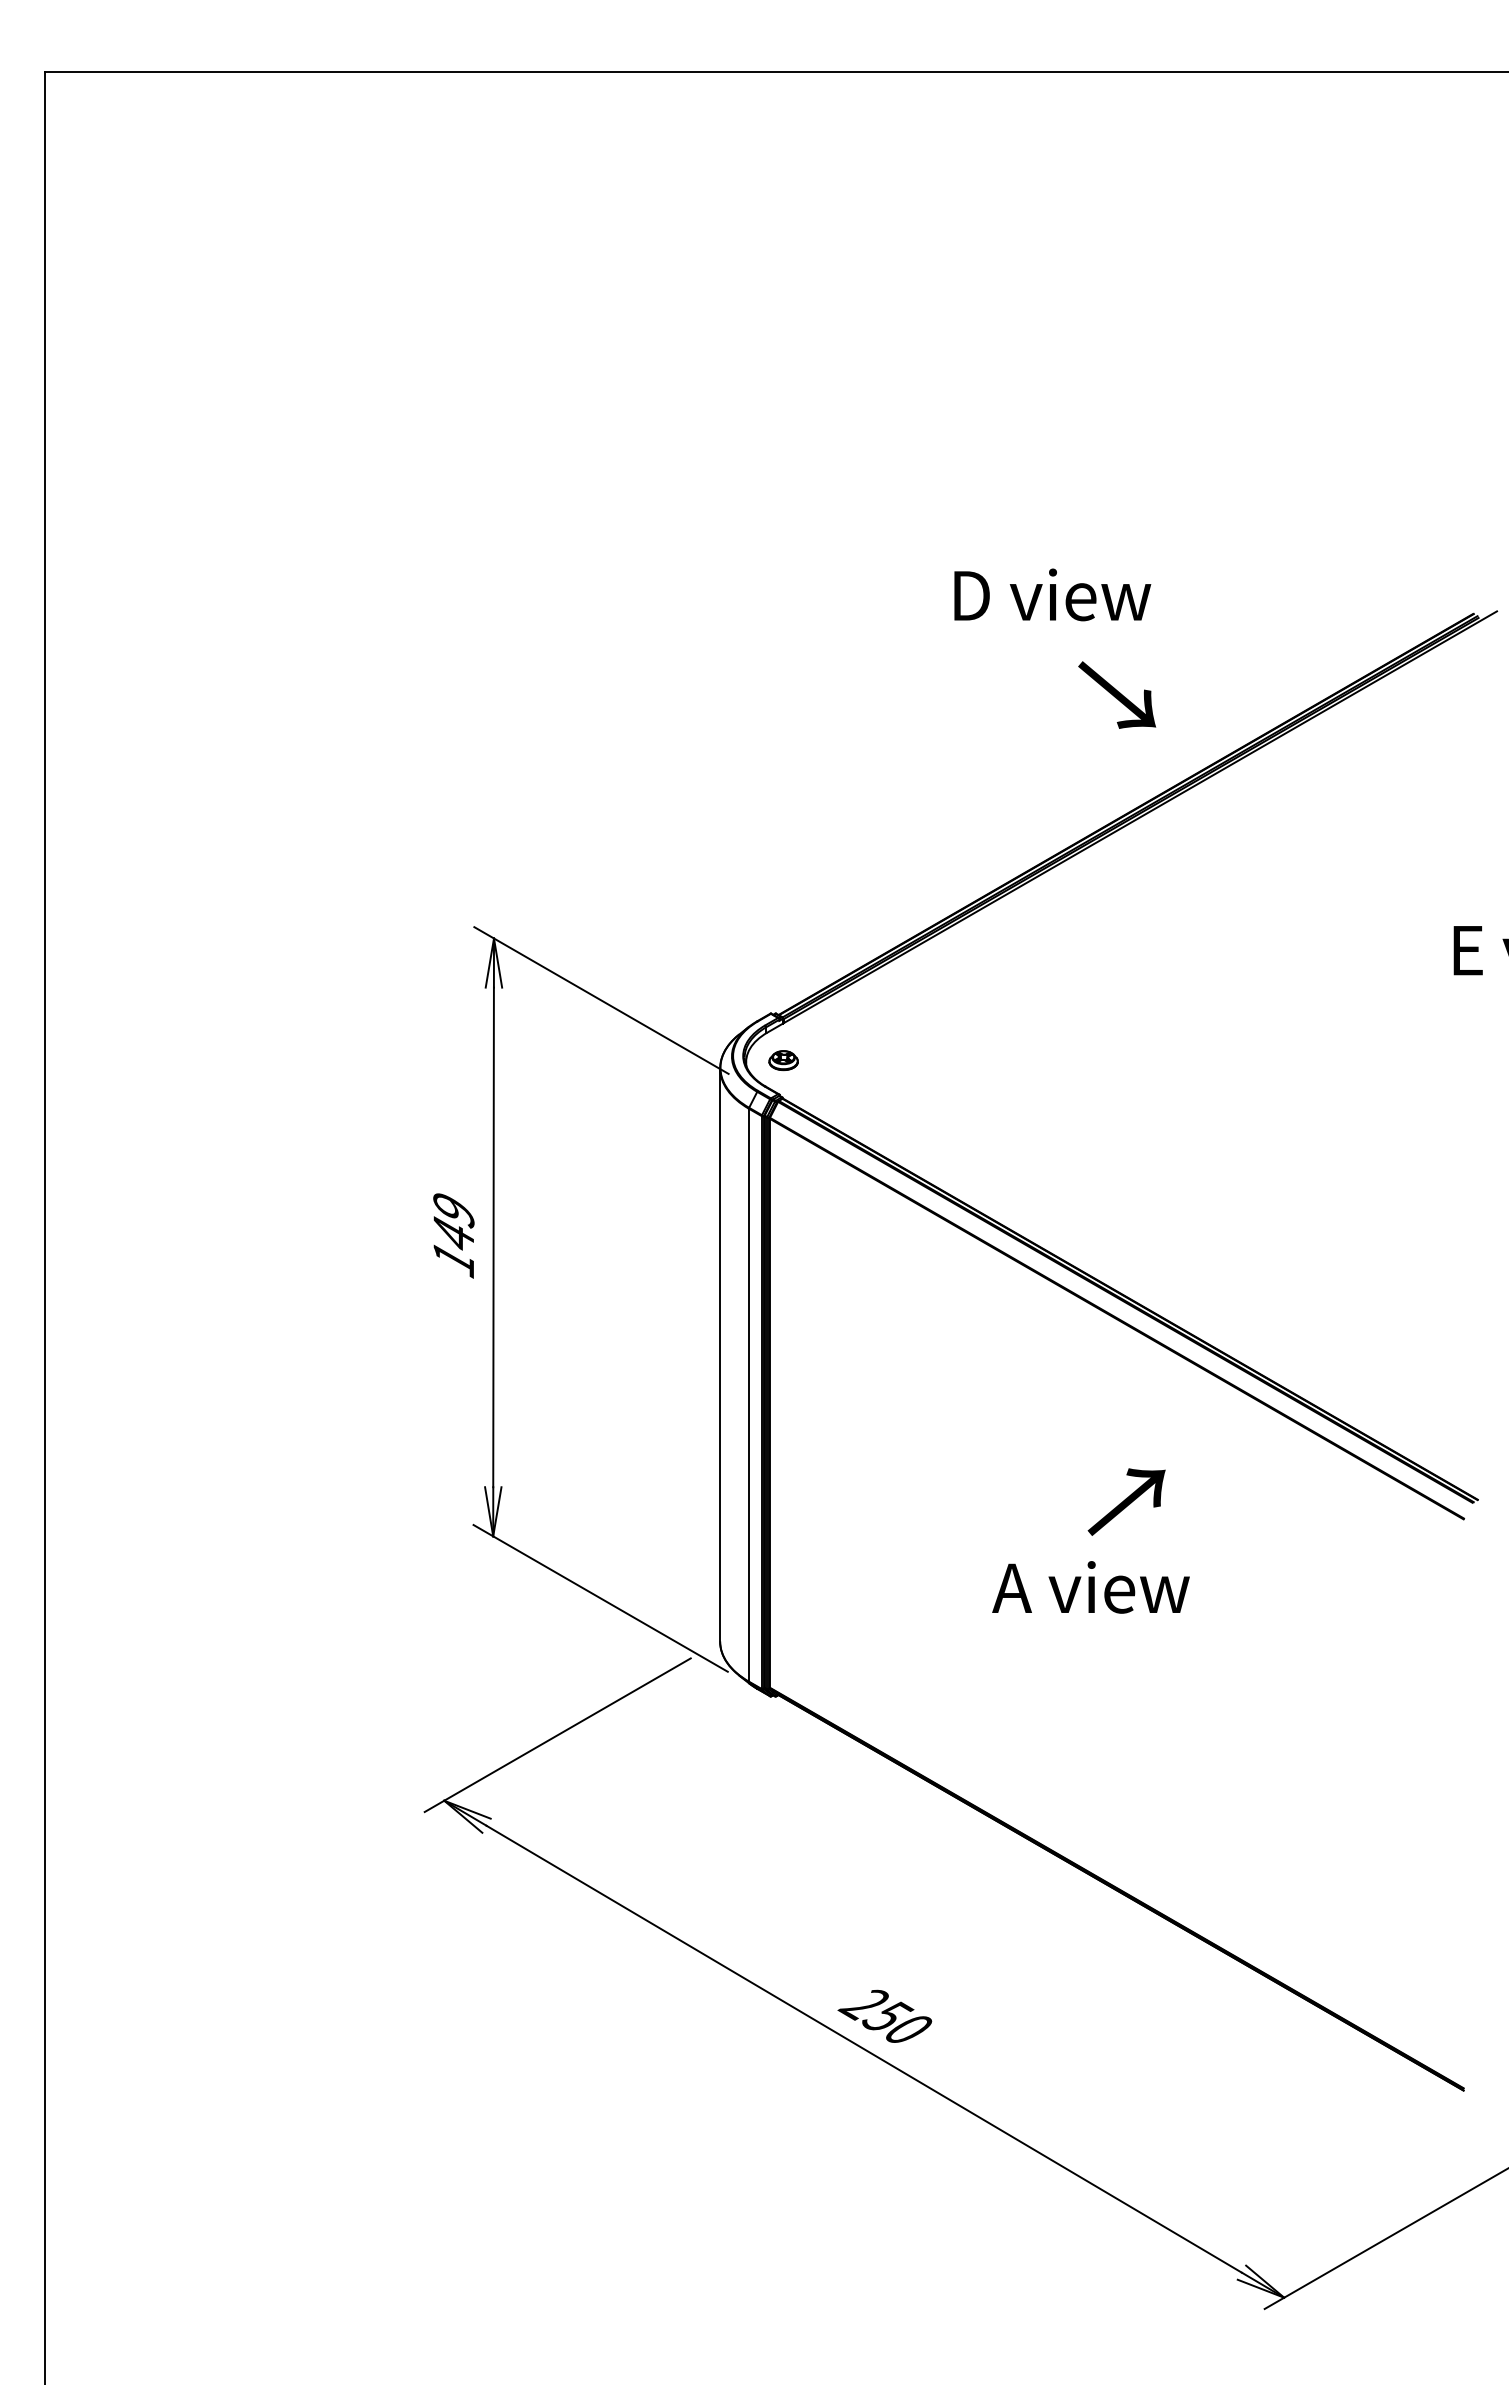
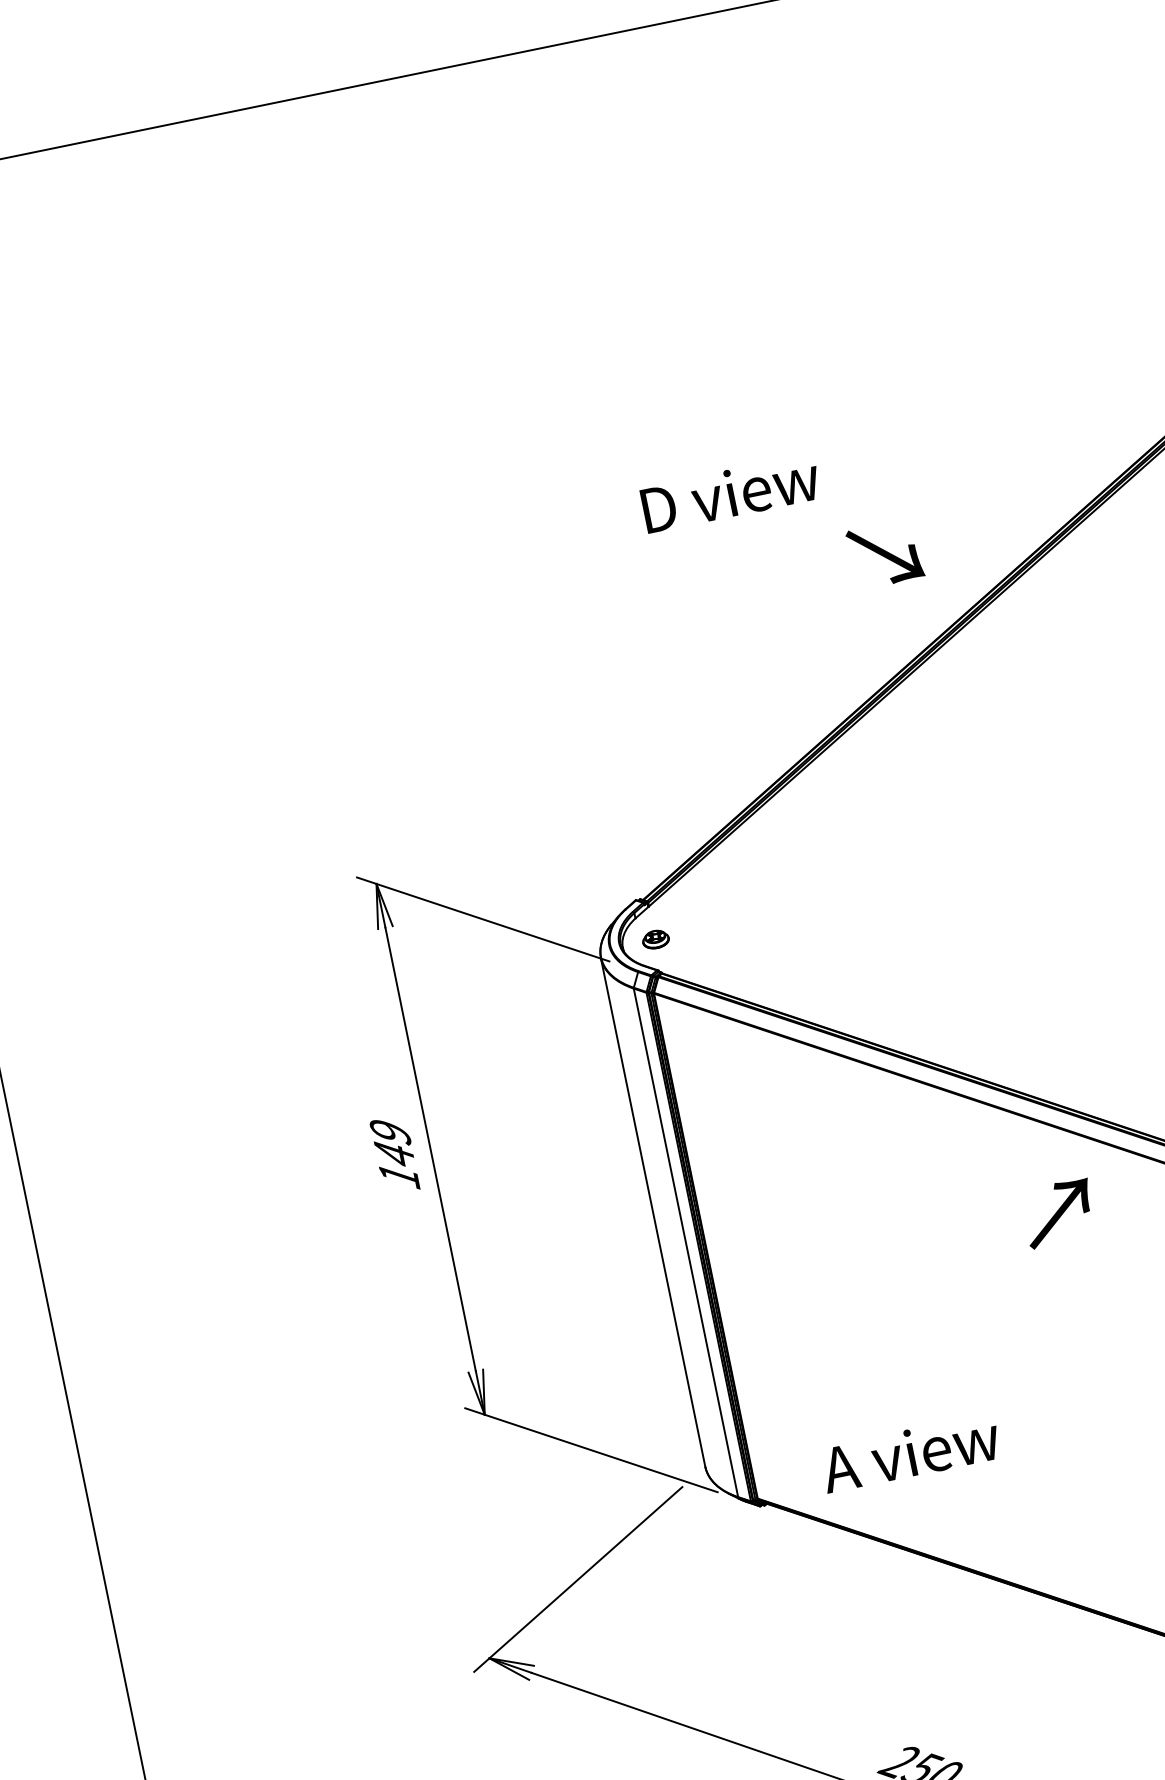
text: (1052, 594) -> (730, 493), moved
text: (1126, 1501) -> (1058, 1212), moved
text: (1090, 1587) -> (910, 1453), moved

